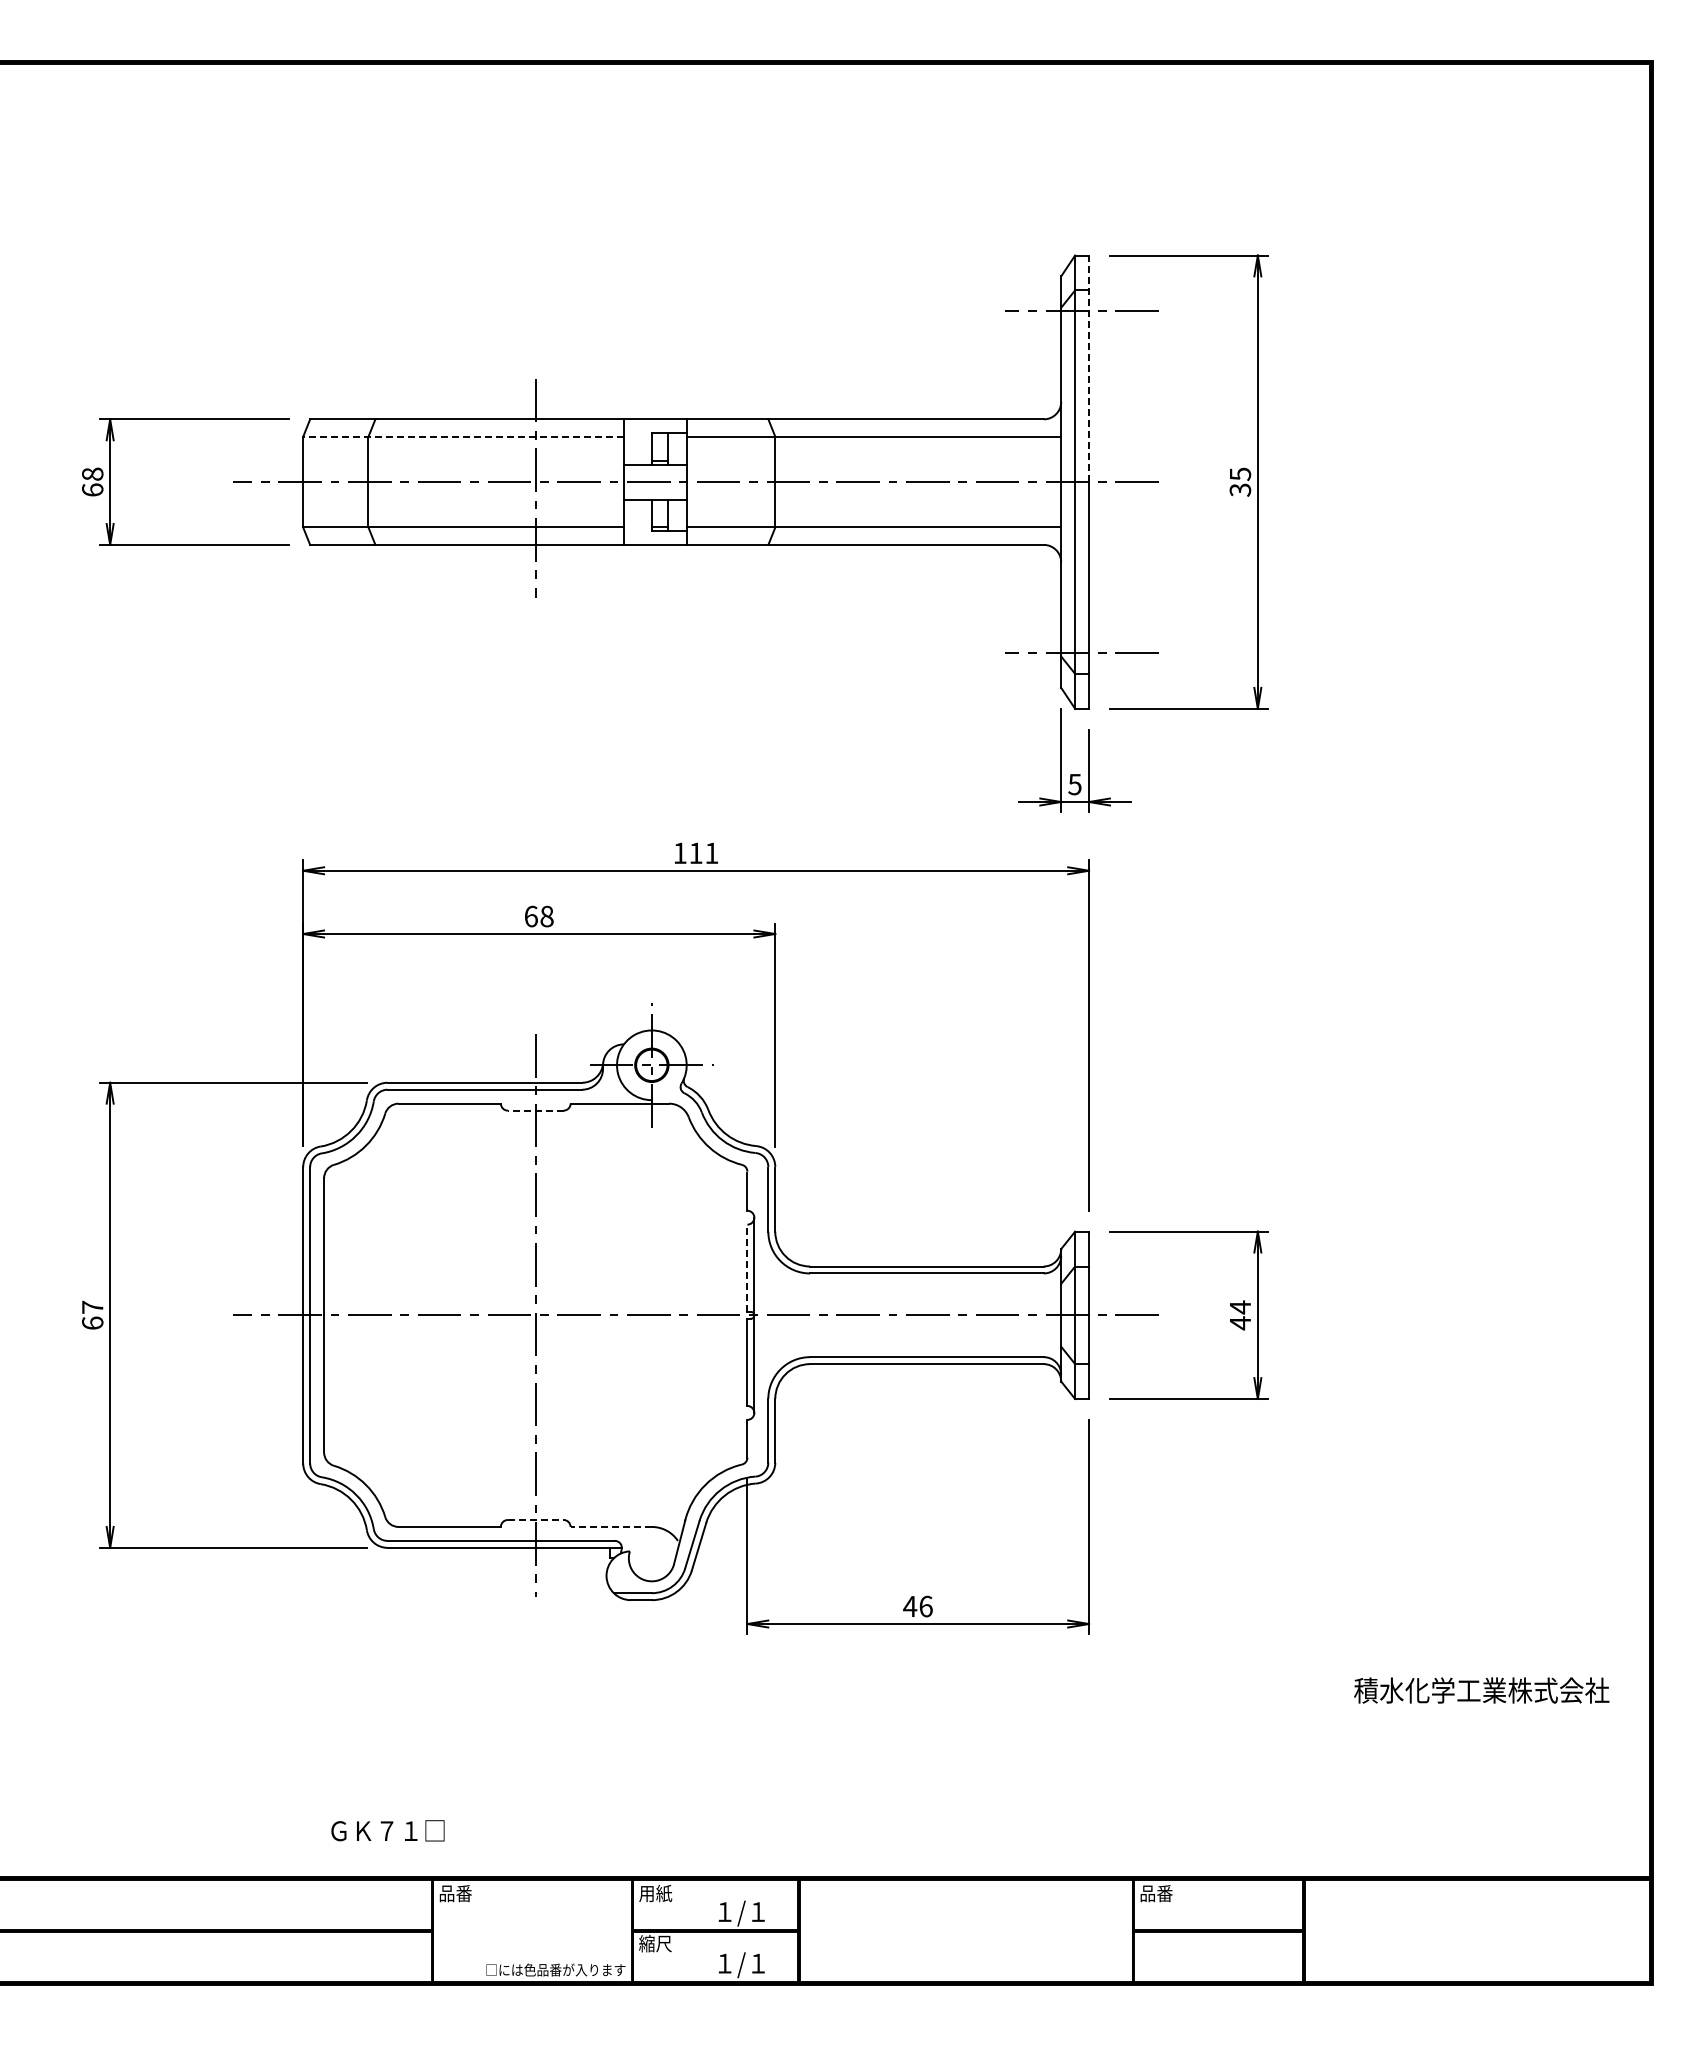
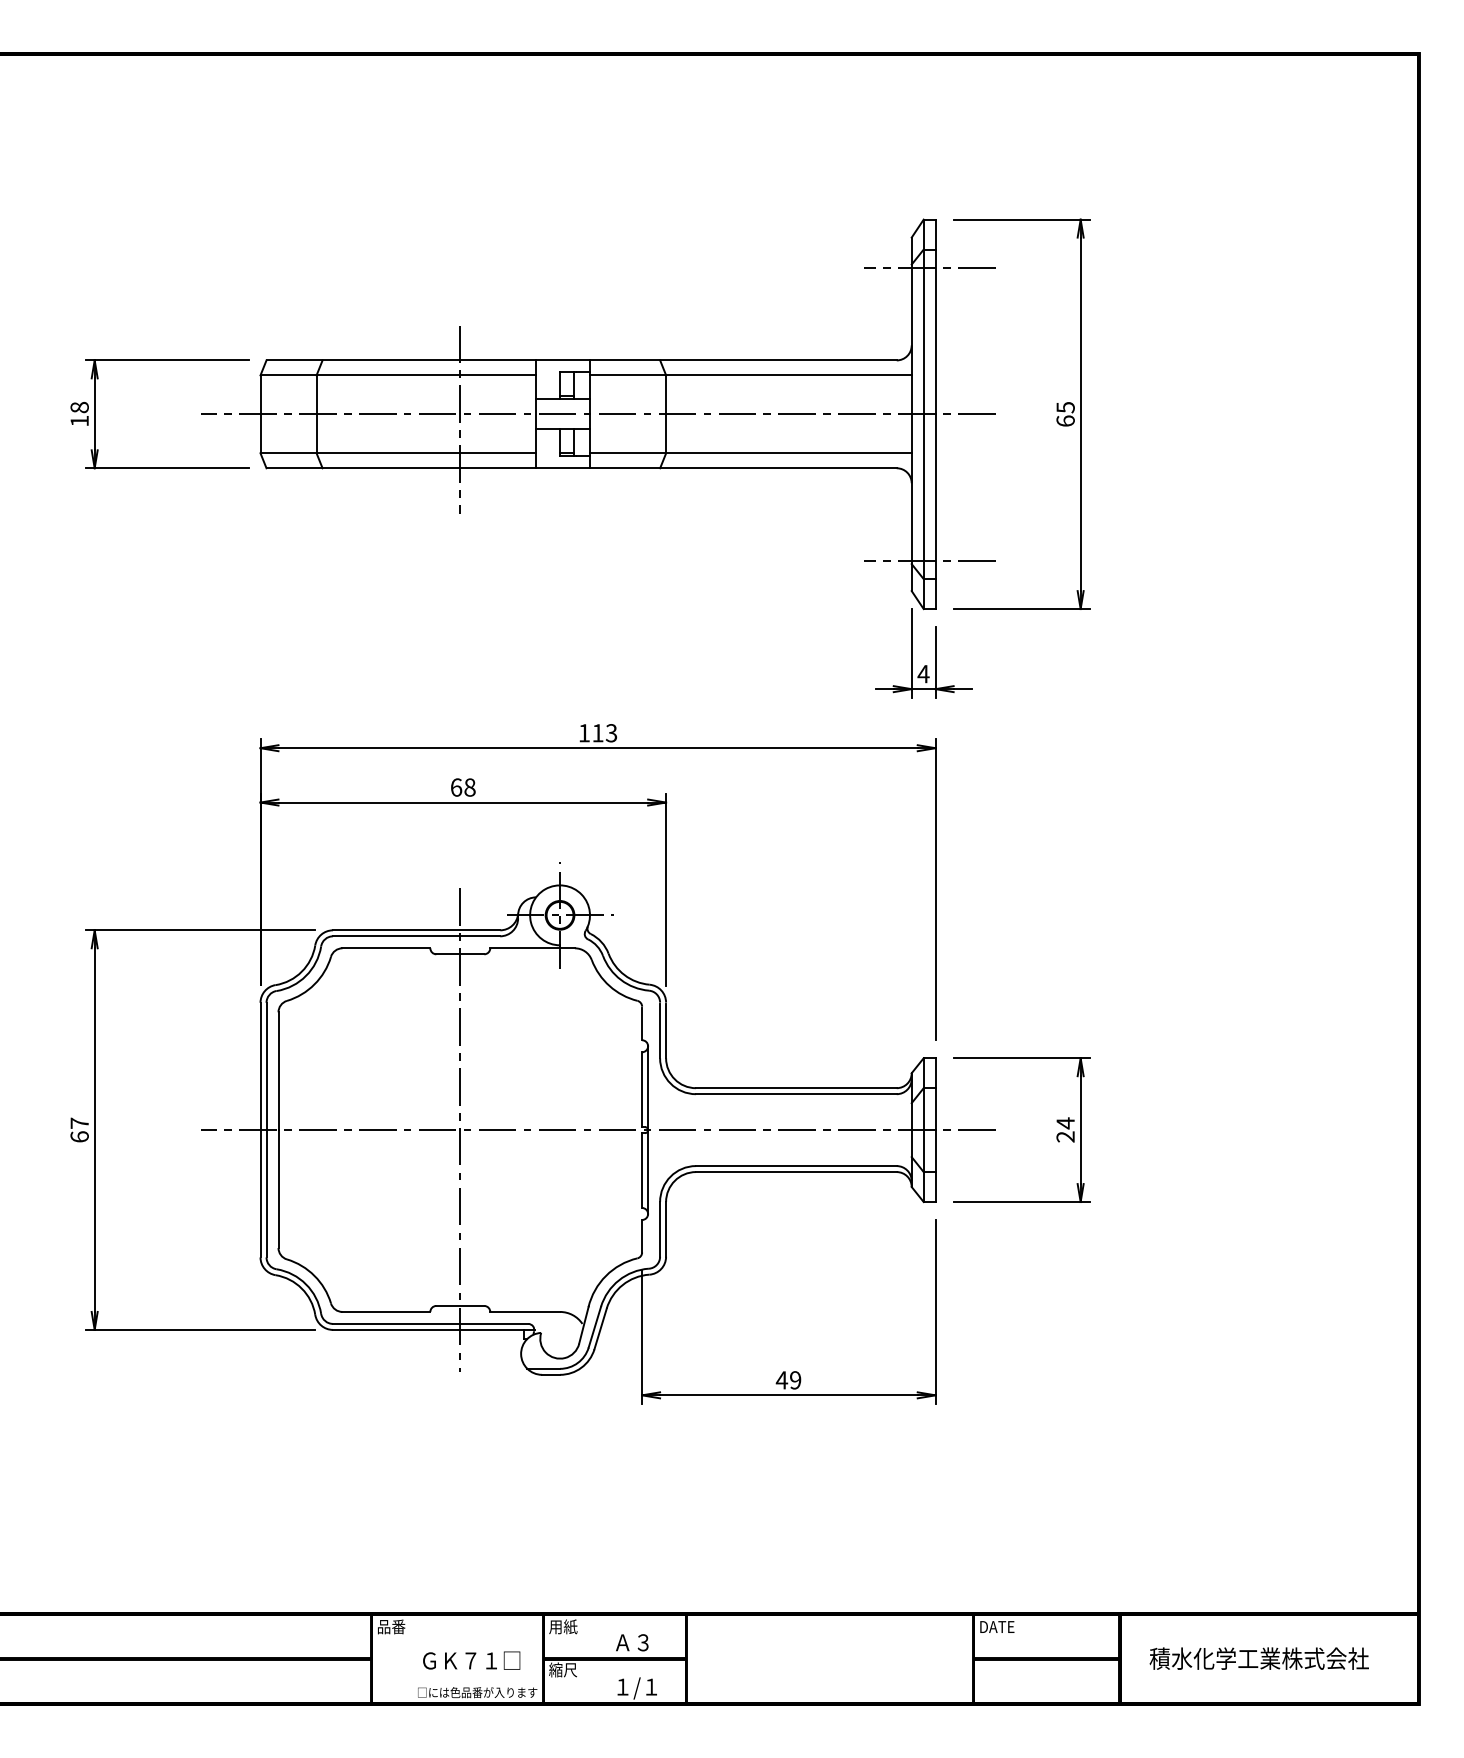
line: (1089, 368) -> (936, 316), dashed -> solid
line: (463, 436) -> (398, 375), dashed -> solid
text: (92, 489) -> (79, 420), 68 -> 18
text: (1240, 489) -> (1065, 420), 35 -> 65
text: (1074, 784) -> (923, 674), 5 -> 4
text: (711, 853) -> (611, 733), 111 -> 113
line: (535, 1110) -> (460, 954), dashed -> solid
line: (747, 1268) -> (642, 1089), dashed -> solid
text: (1239, 1323) -> (1064, 1137), 44 -> 24
line: (535, 1519) -> (460, 1305), dashed -> solid
line: (611, 1526) -> (525, 1311), dashed -> solid
text: (925, 1606) -> (795, 1380), 46 -> 49
text: (1481, 1690) -> (1259, 1658), moved
text: (387, 1830) -> (471, 1660), moved
text: (1160, 1893) -> (997, 1626), 品番 -> DATE
text: (740, 1913) -> (636, 1644), １/１ -> Ａ３

